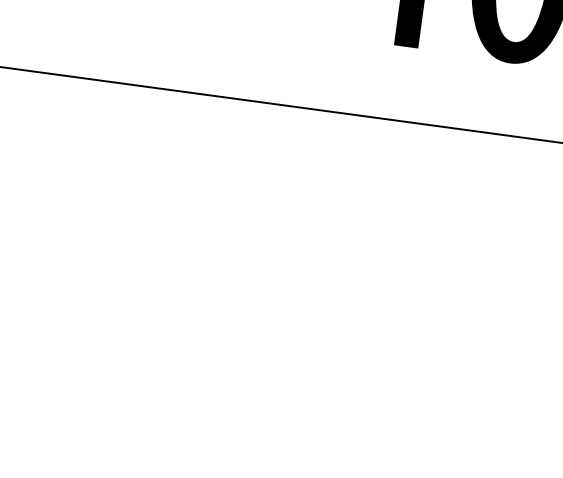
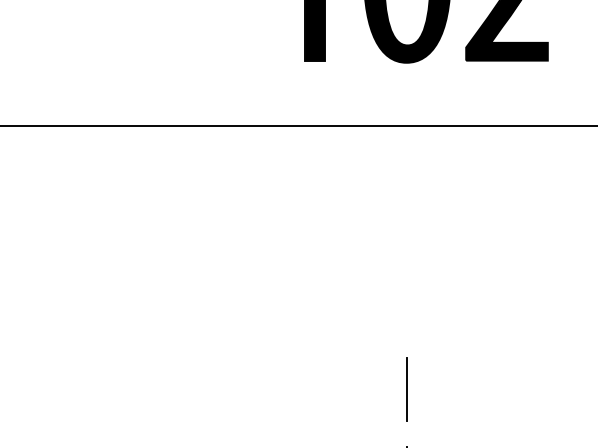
line: (460, 435) -> (407, 389), added

